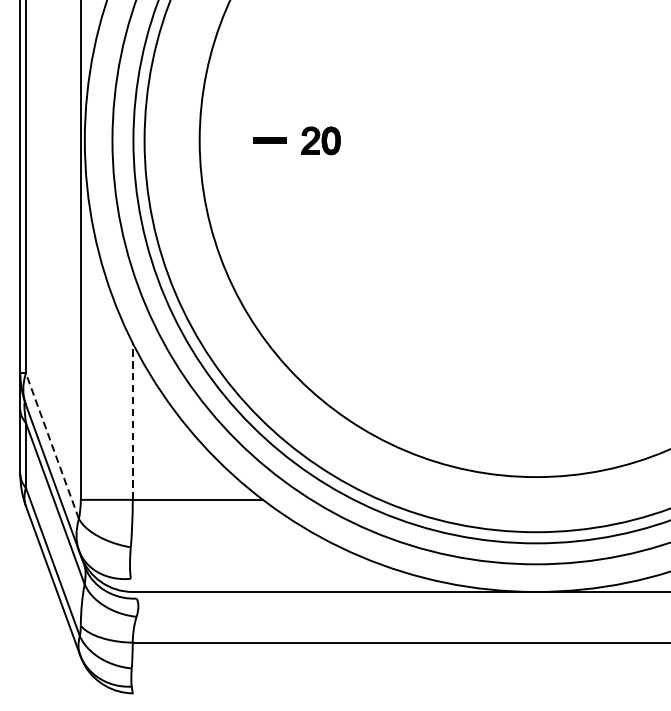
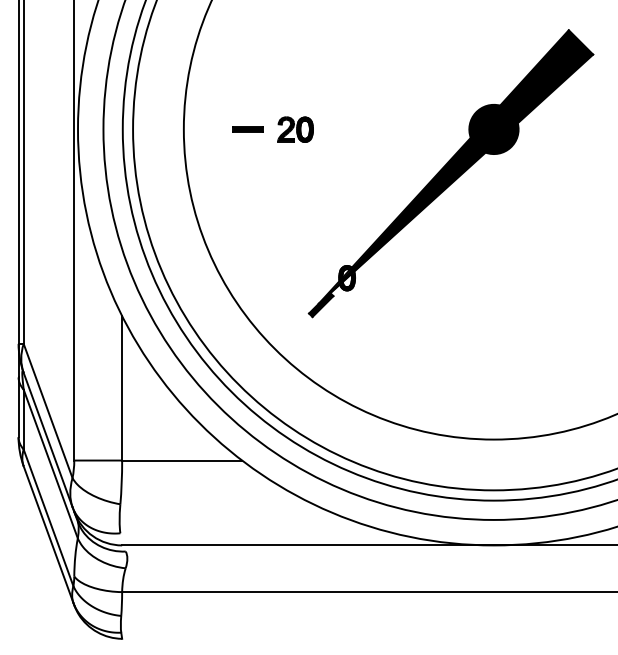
part: (489, 188) -> (450, 173), added
line: (133, 420) -> (122, 387), dashed -> solid
line: (51, 445) -> (47, 410), dashed -> solid

